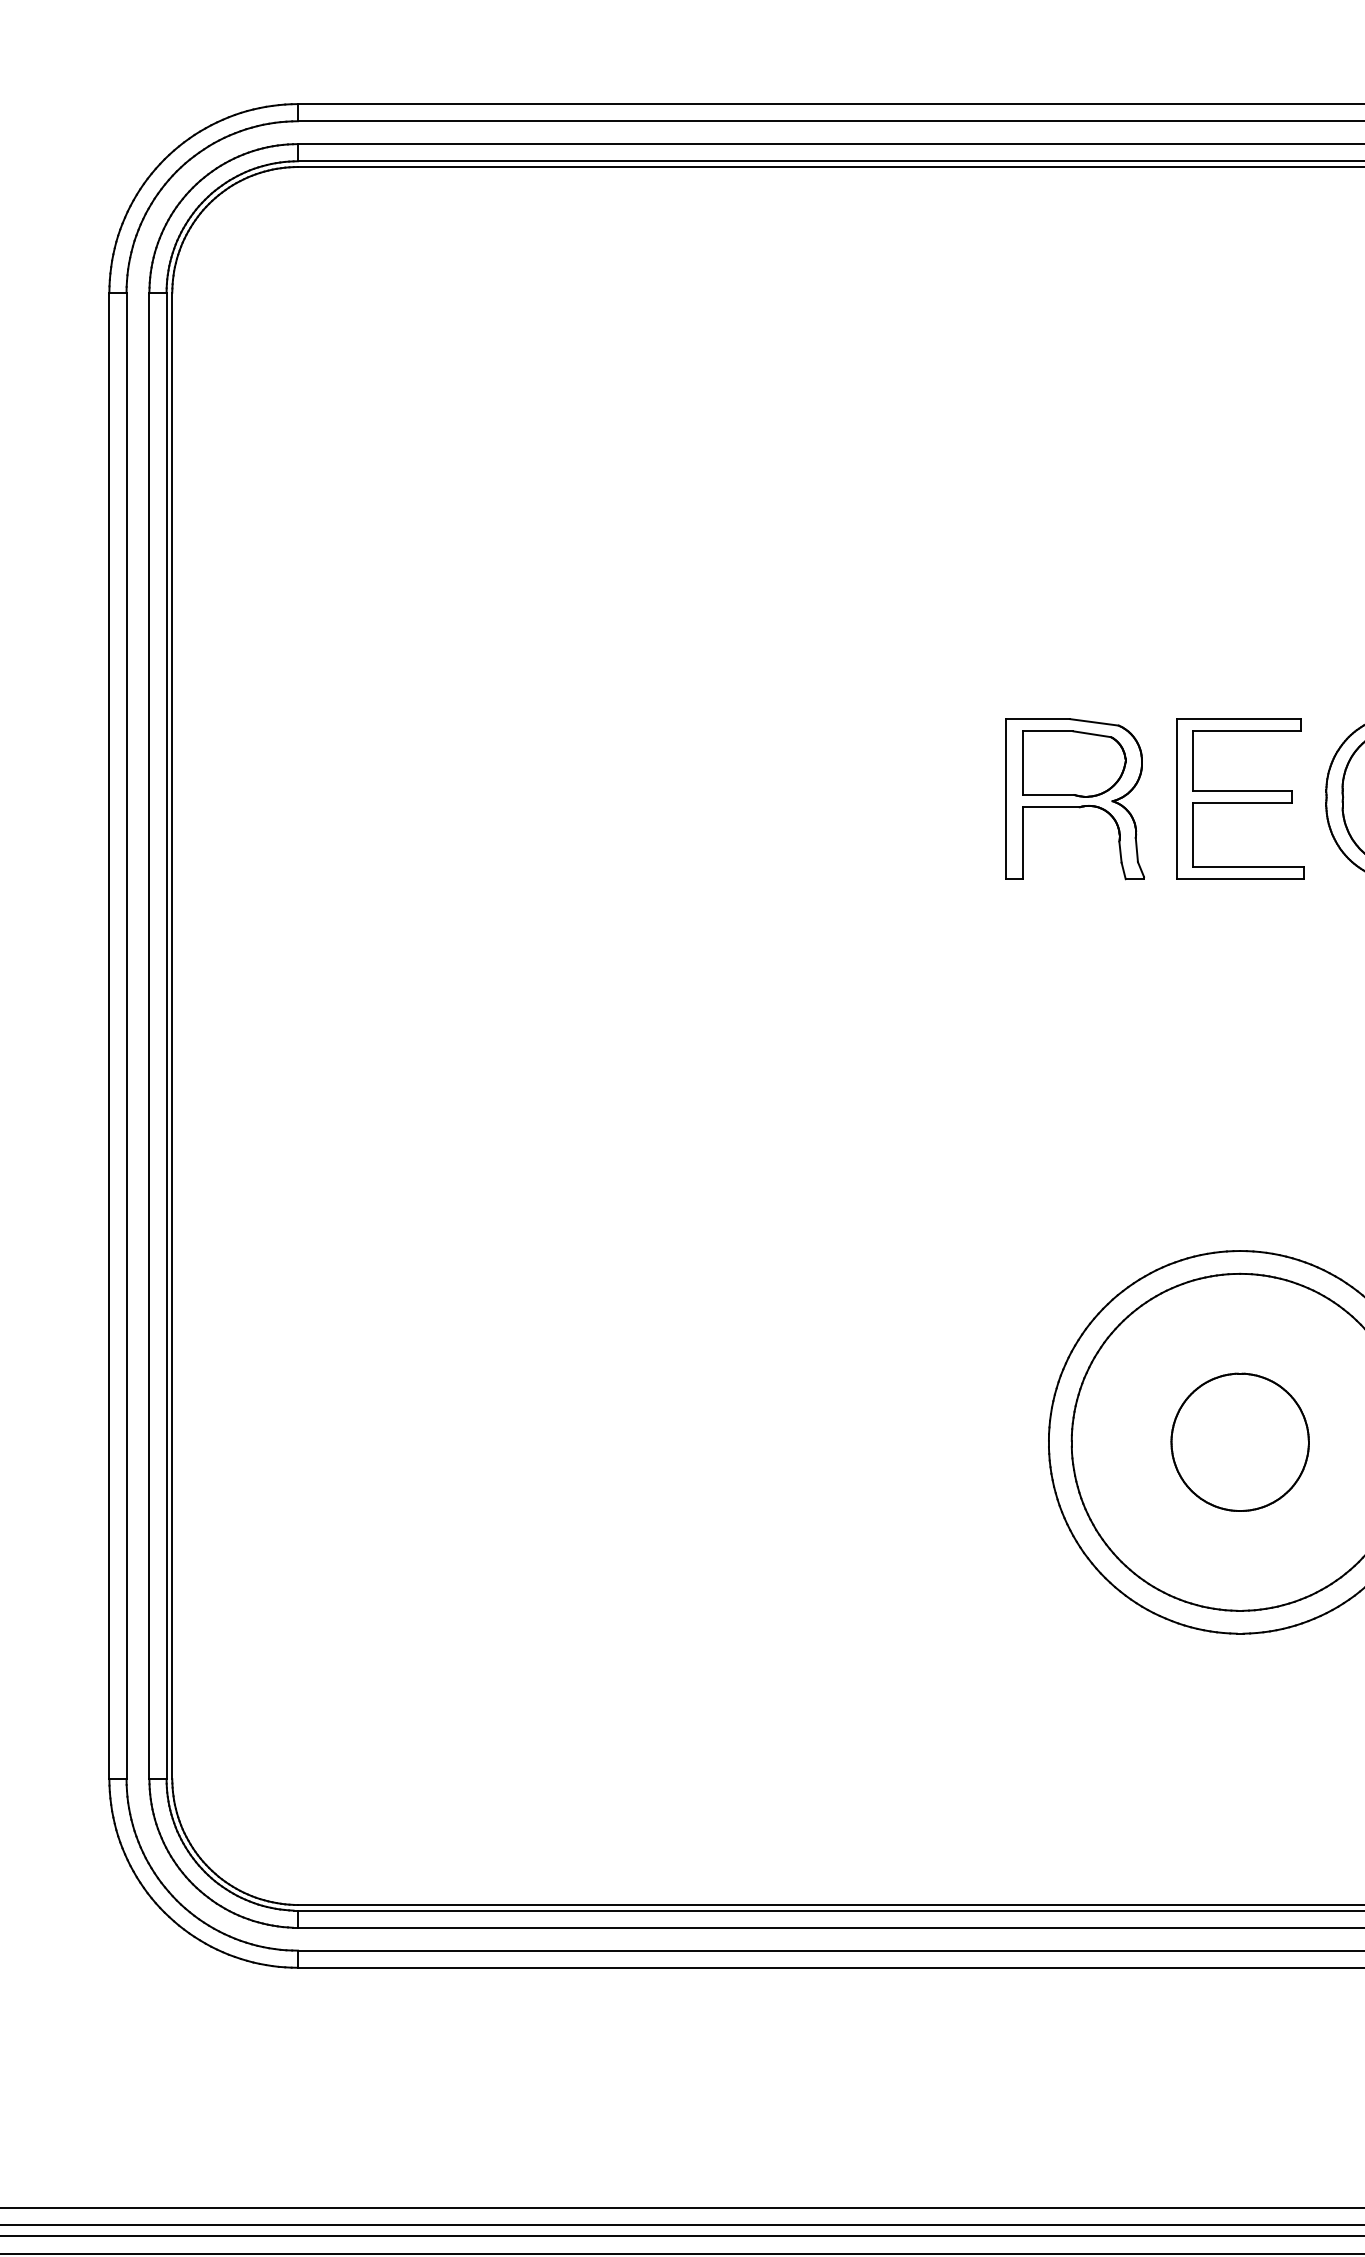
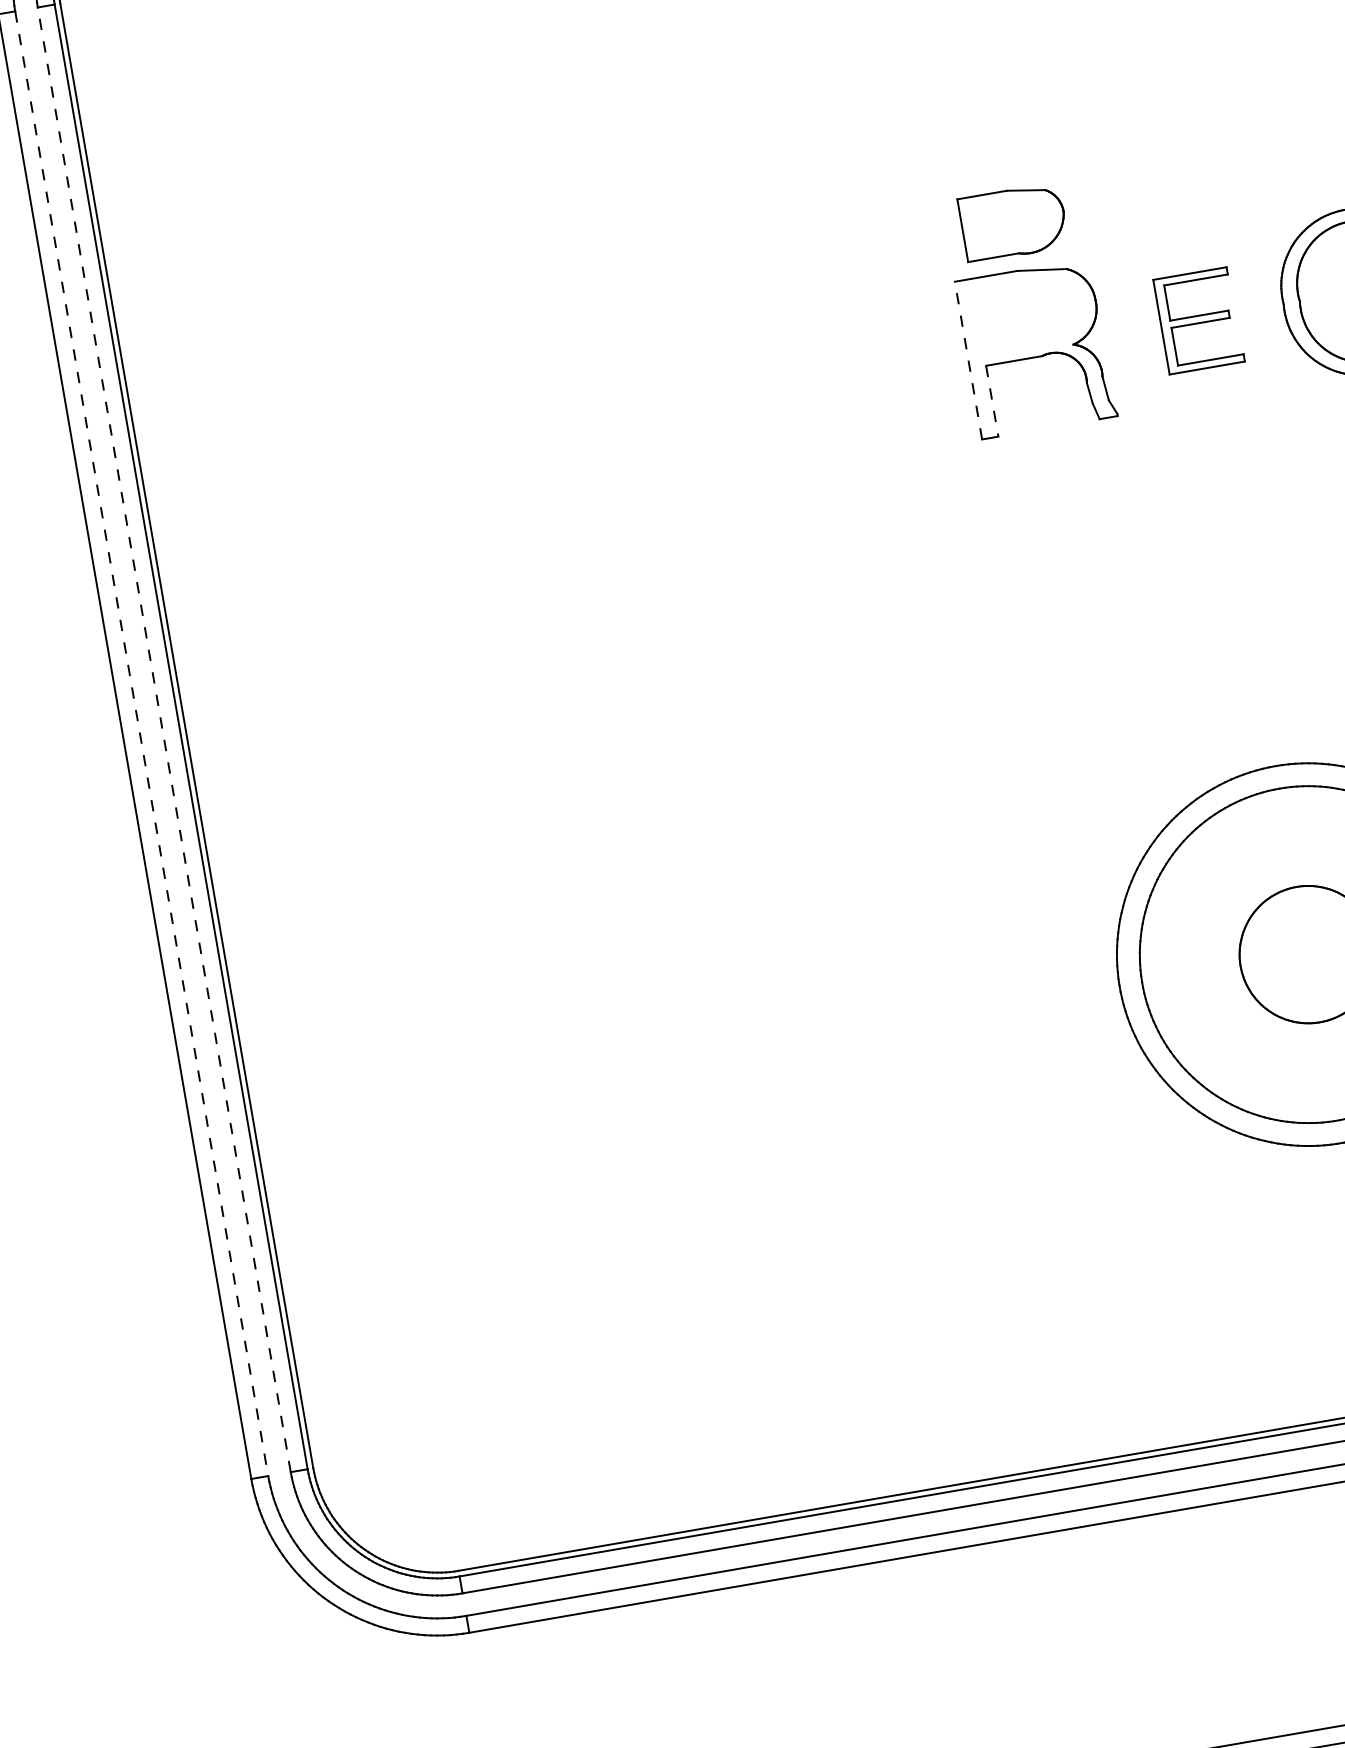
part: (1074, 763) -> (1013, 222), moved
line: (1006, 798) -> (968, 359), solid -> dashed
part: (1240, 798) -> (1199, 320), size x0.6
line: (1022, 843) -> (991, 401), solid -> dashed
line: (149, 1035) -> (164, 739), solid -> dashed
line: (126, 1036) -> (141, 744), solid -> dashed

